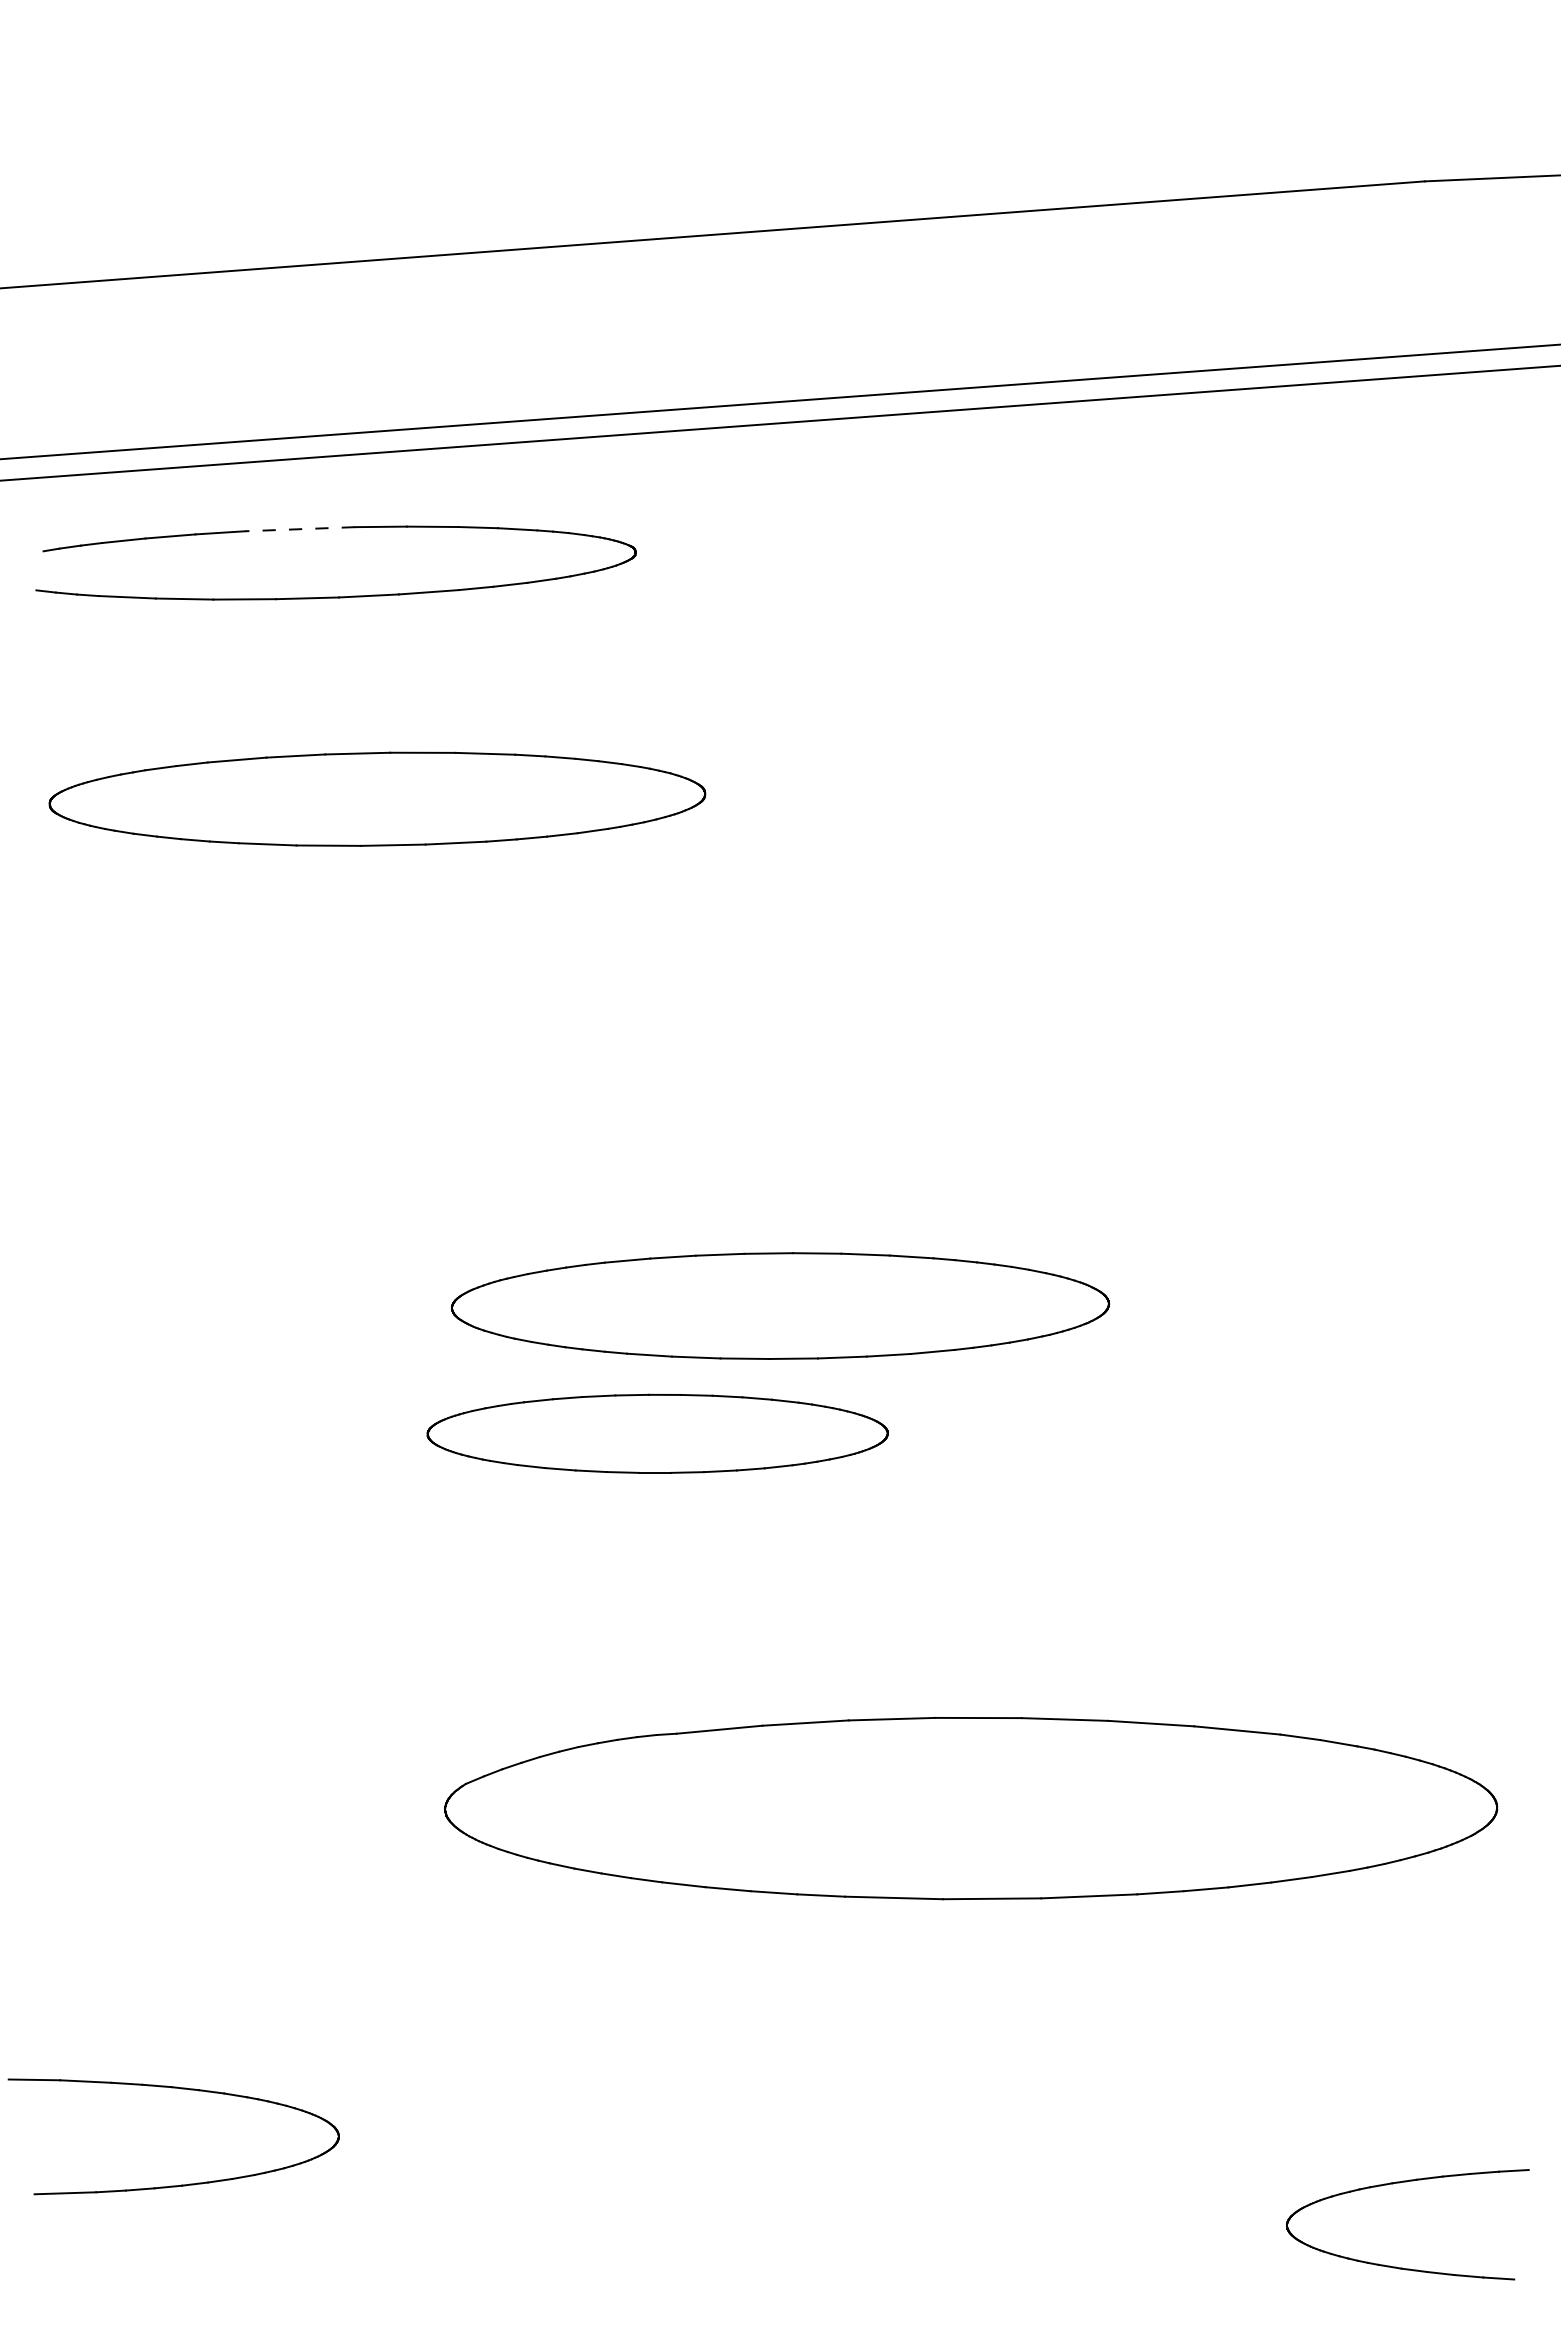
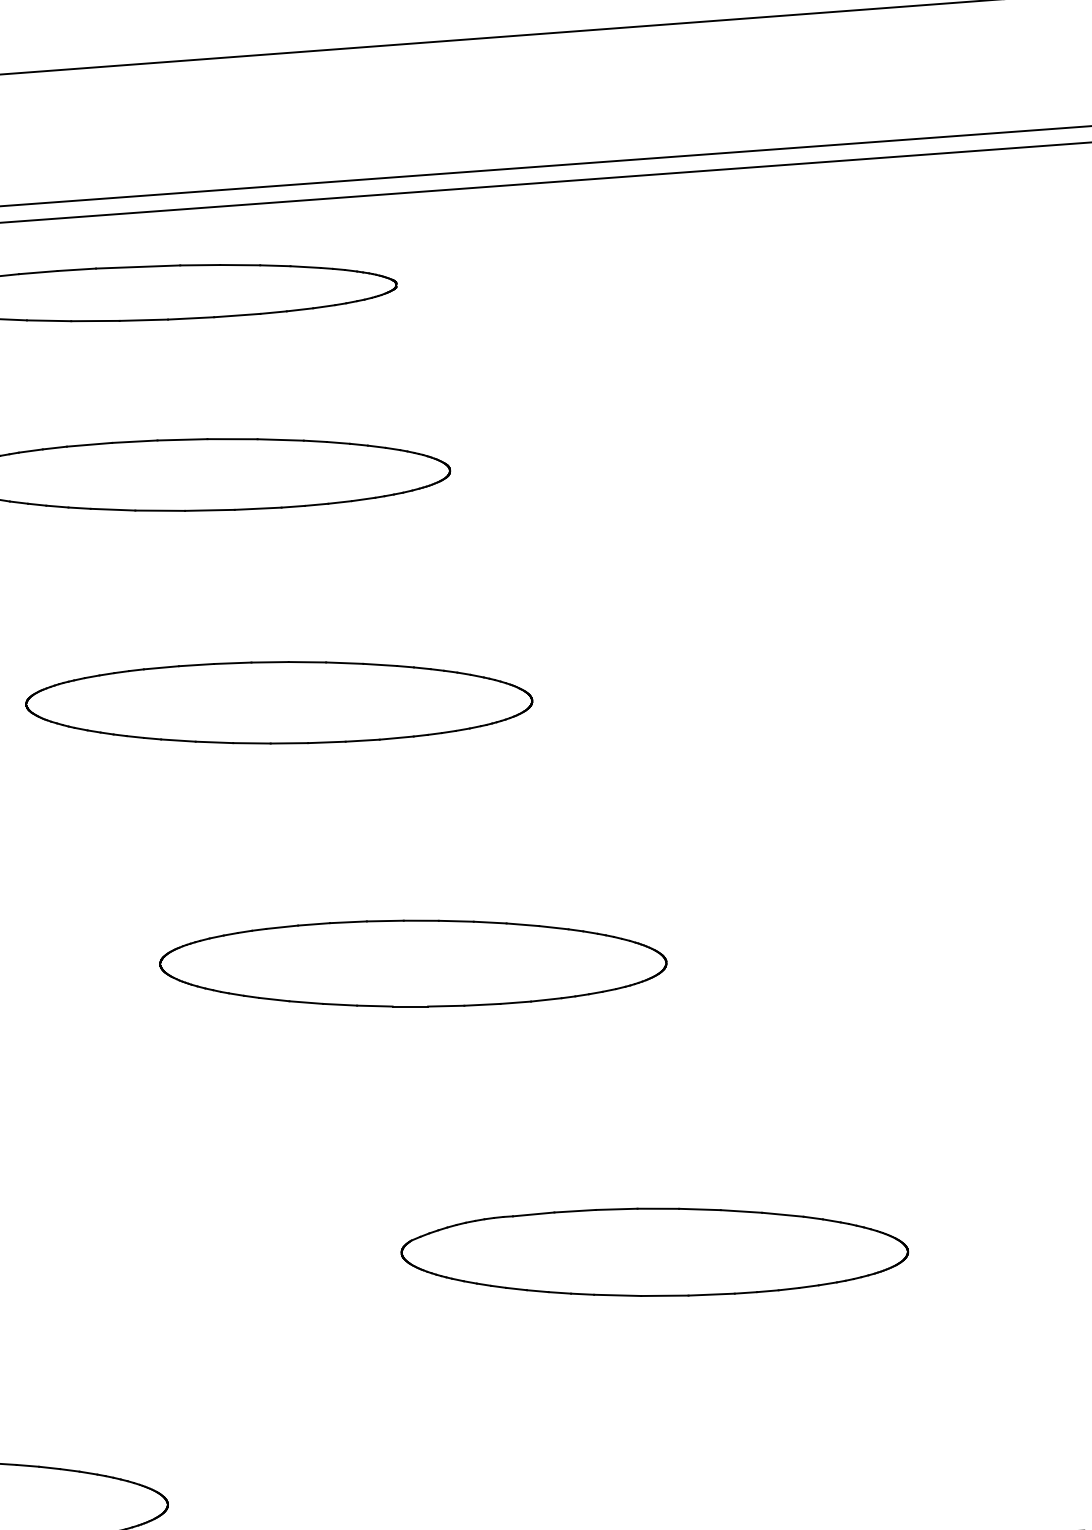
line: (300, 529) -> (138, 267), dashed -> solid
part: (780, 1305) -> (279, 702), moved
part: (657, 1433) -> (413, 963), size x1.43
part: (970, 1808) -> (654, 1252), size x0.62

